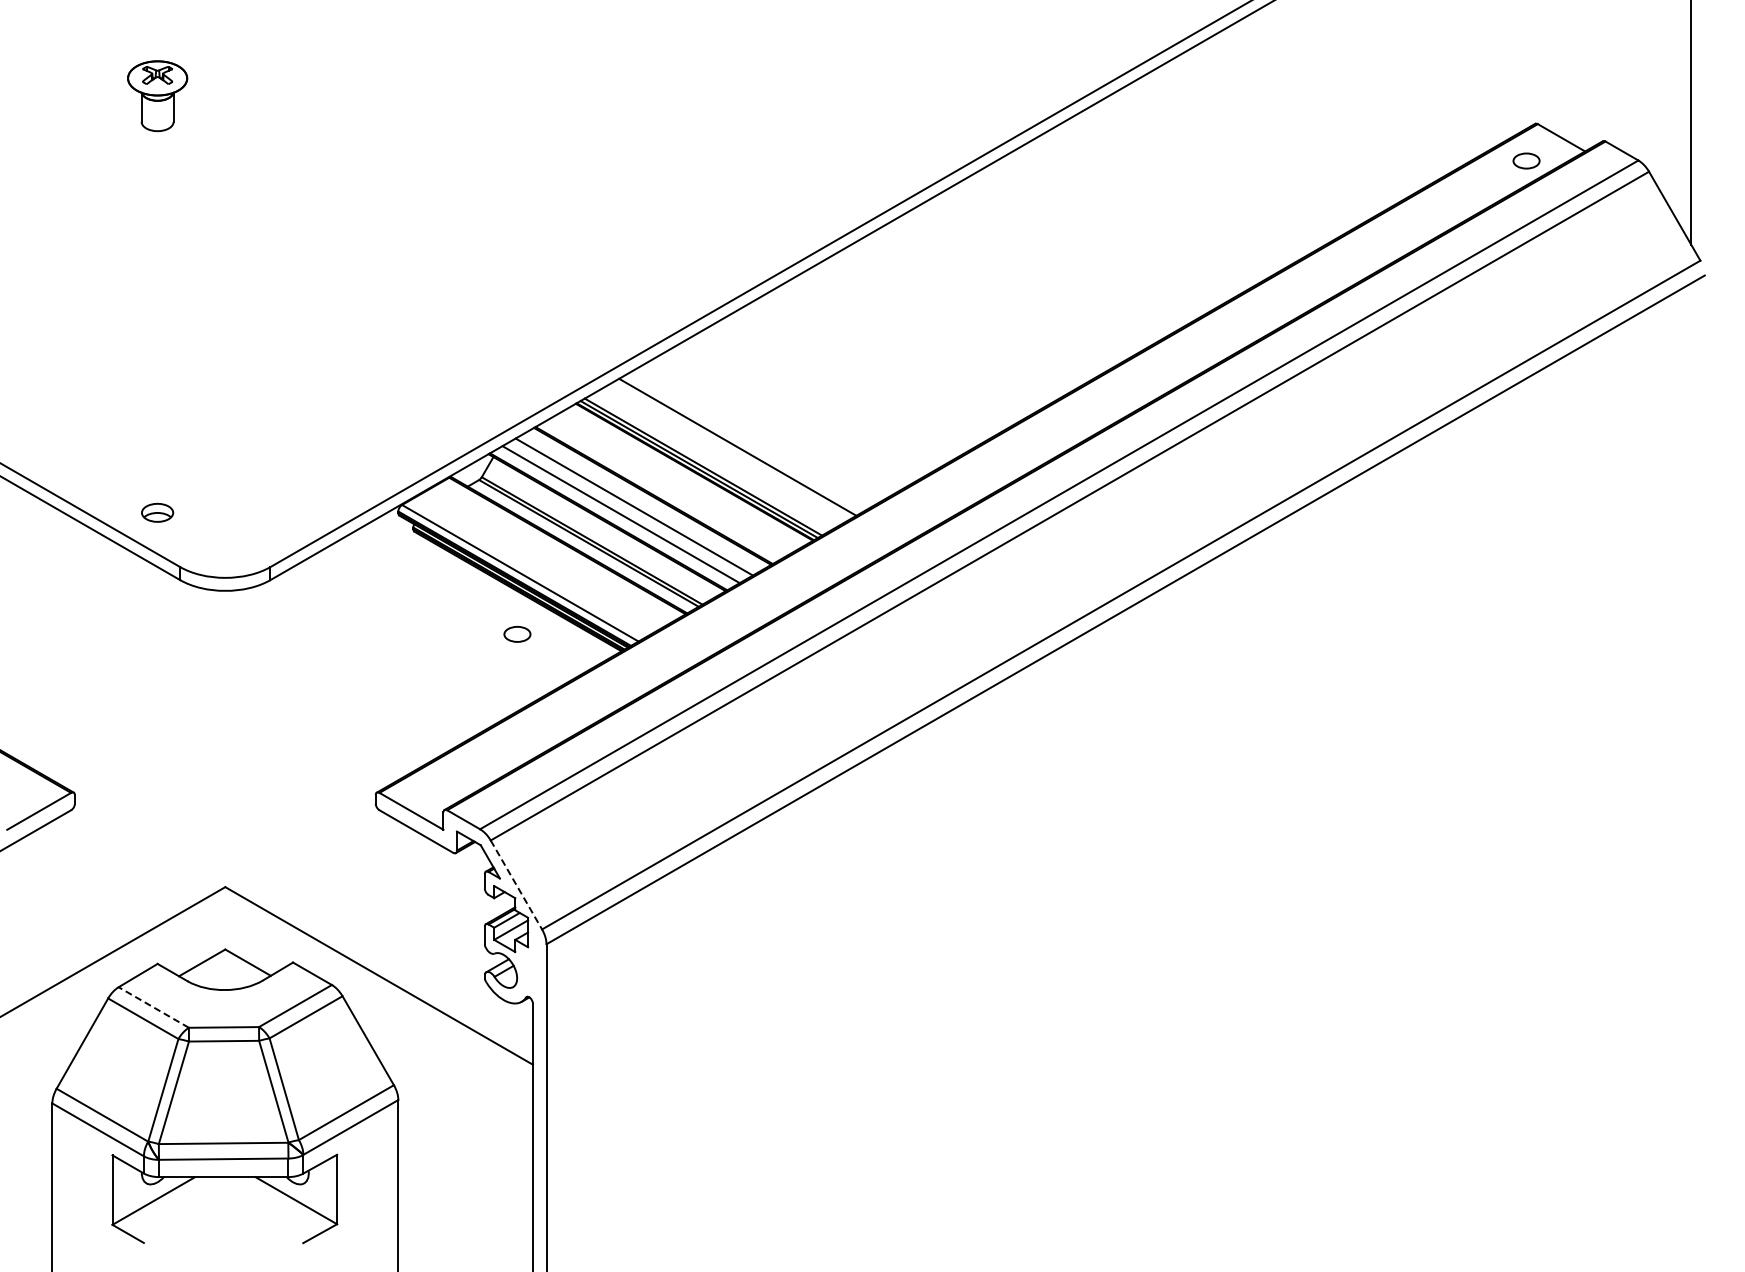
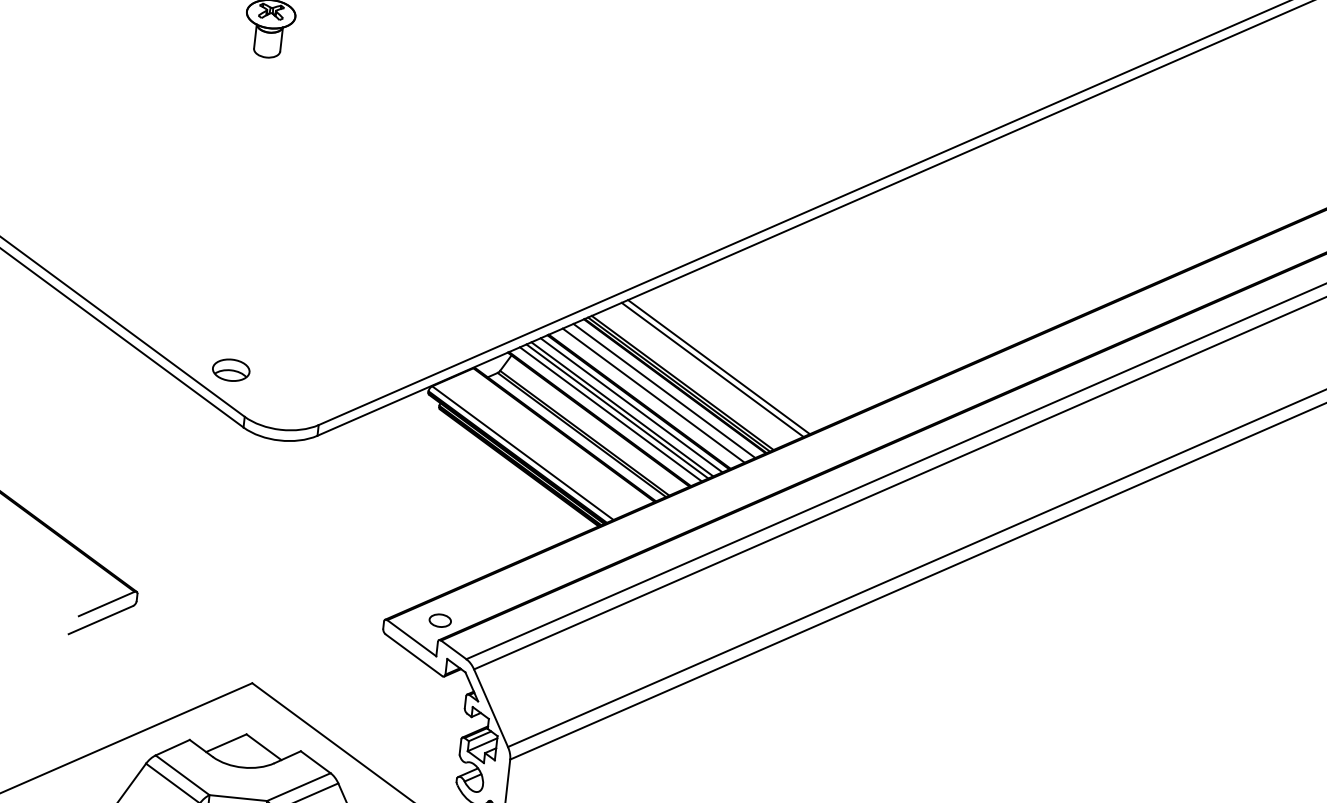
line: (744, 442) -> (718, 366), added
line: (682, 478) -> (664, 390), added
line: (669, 485) -> (653, 394), added
line: (644, 500) -> (631, 404), added
line: (628, 509) -> (617, 410), added
part: (157, 512) -> (231, 369), size x1.43
part: (517, 634) -> (440, 620), moved
line: (516, 885) -> (491, 708), dashed -> solid
line: (153, 1007) -> (182, 775), dashed -> solid

